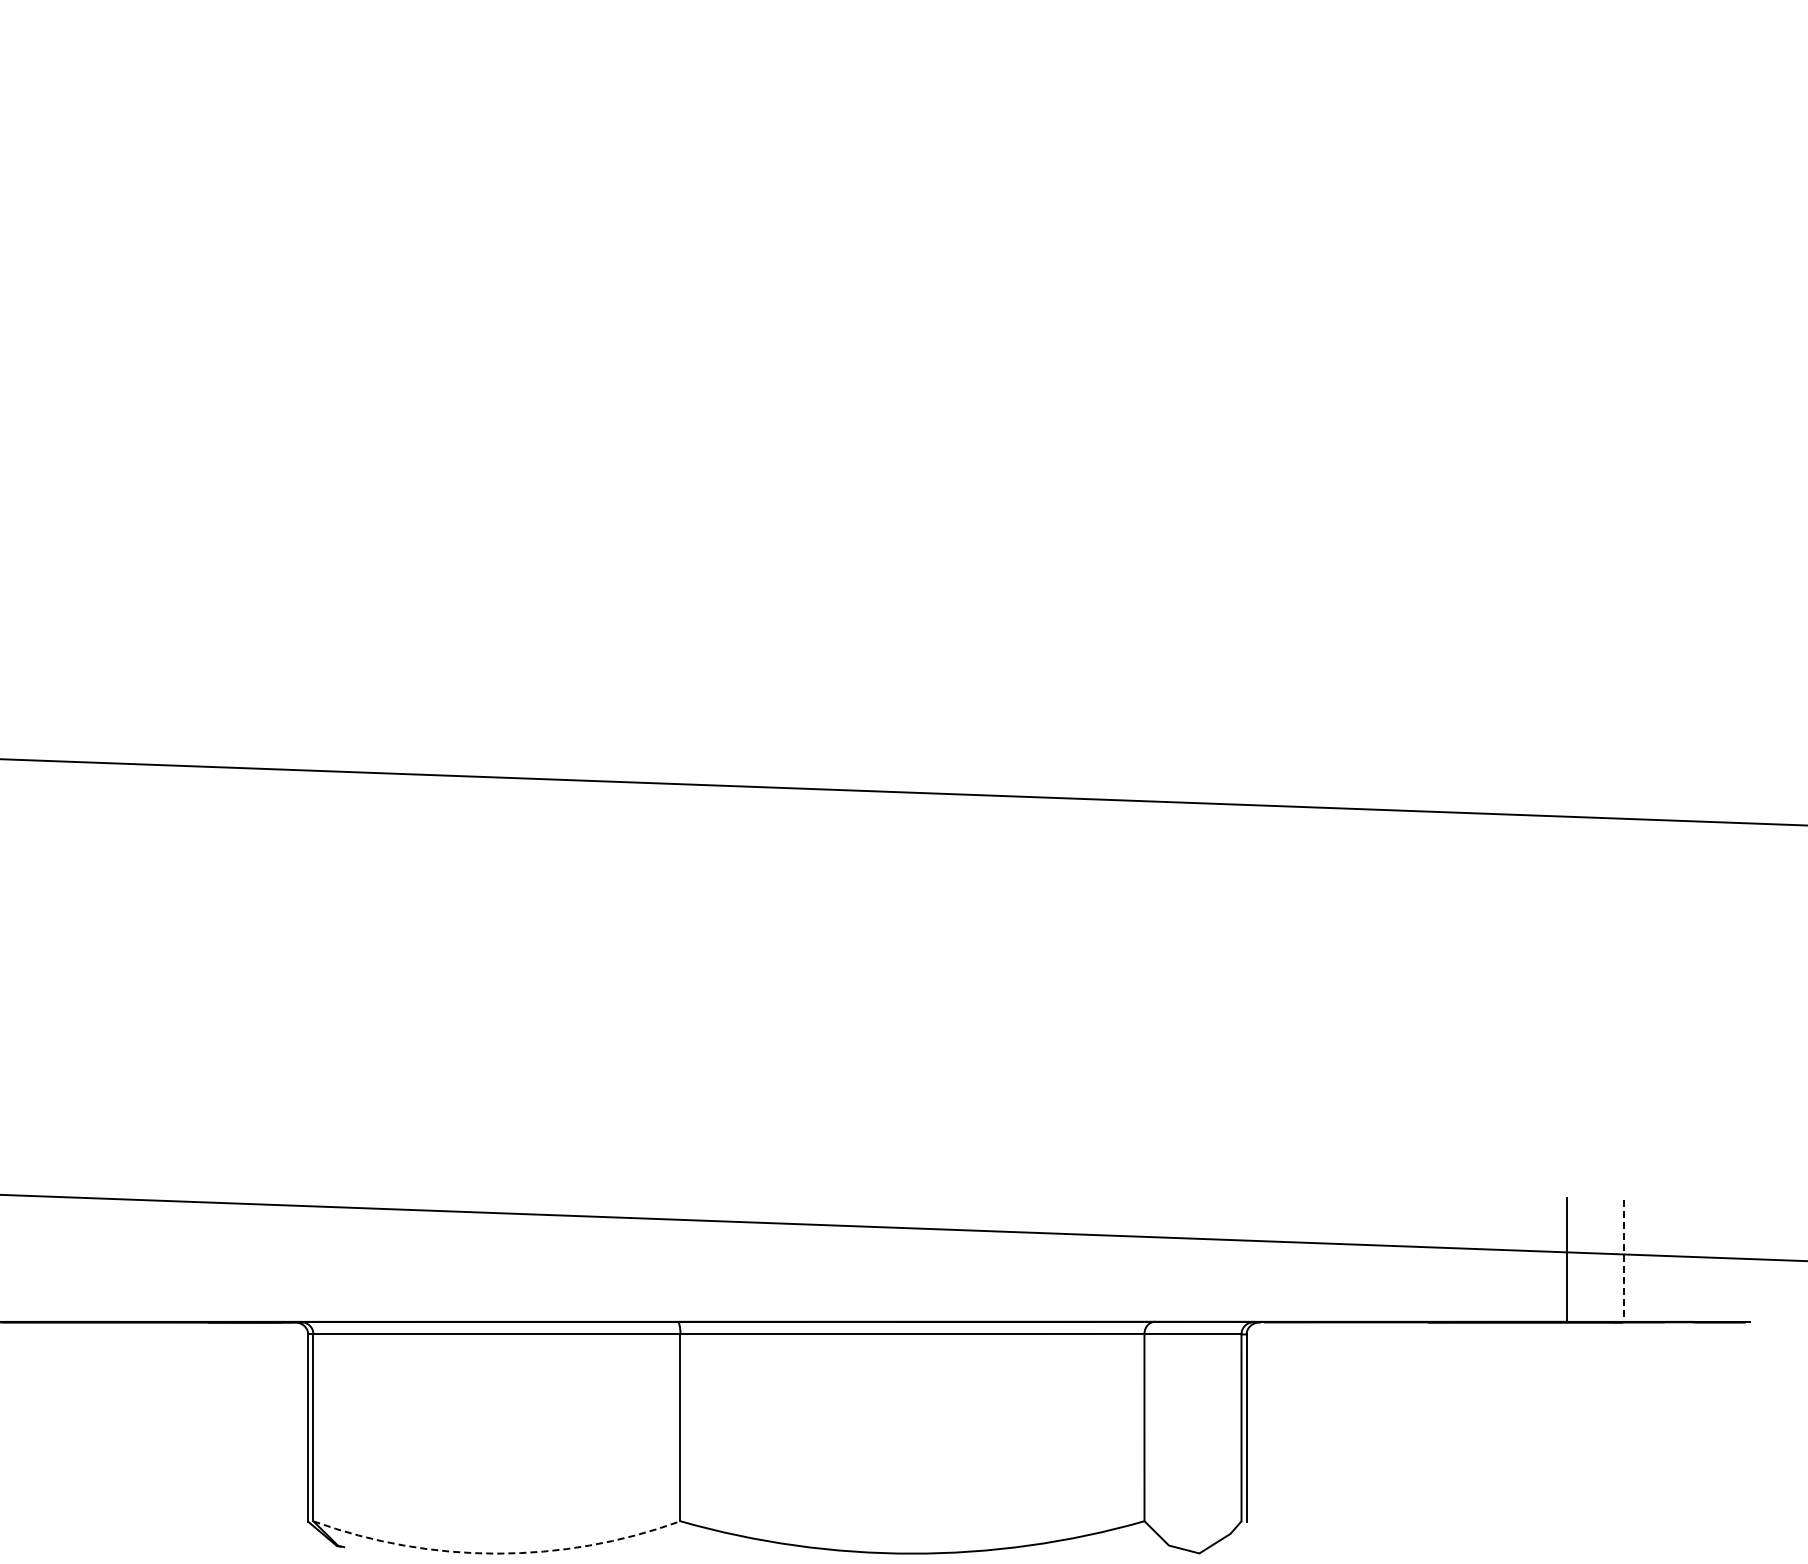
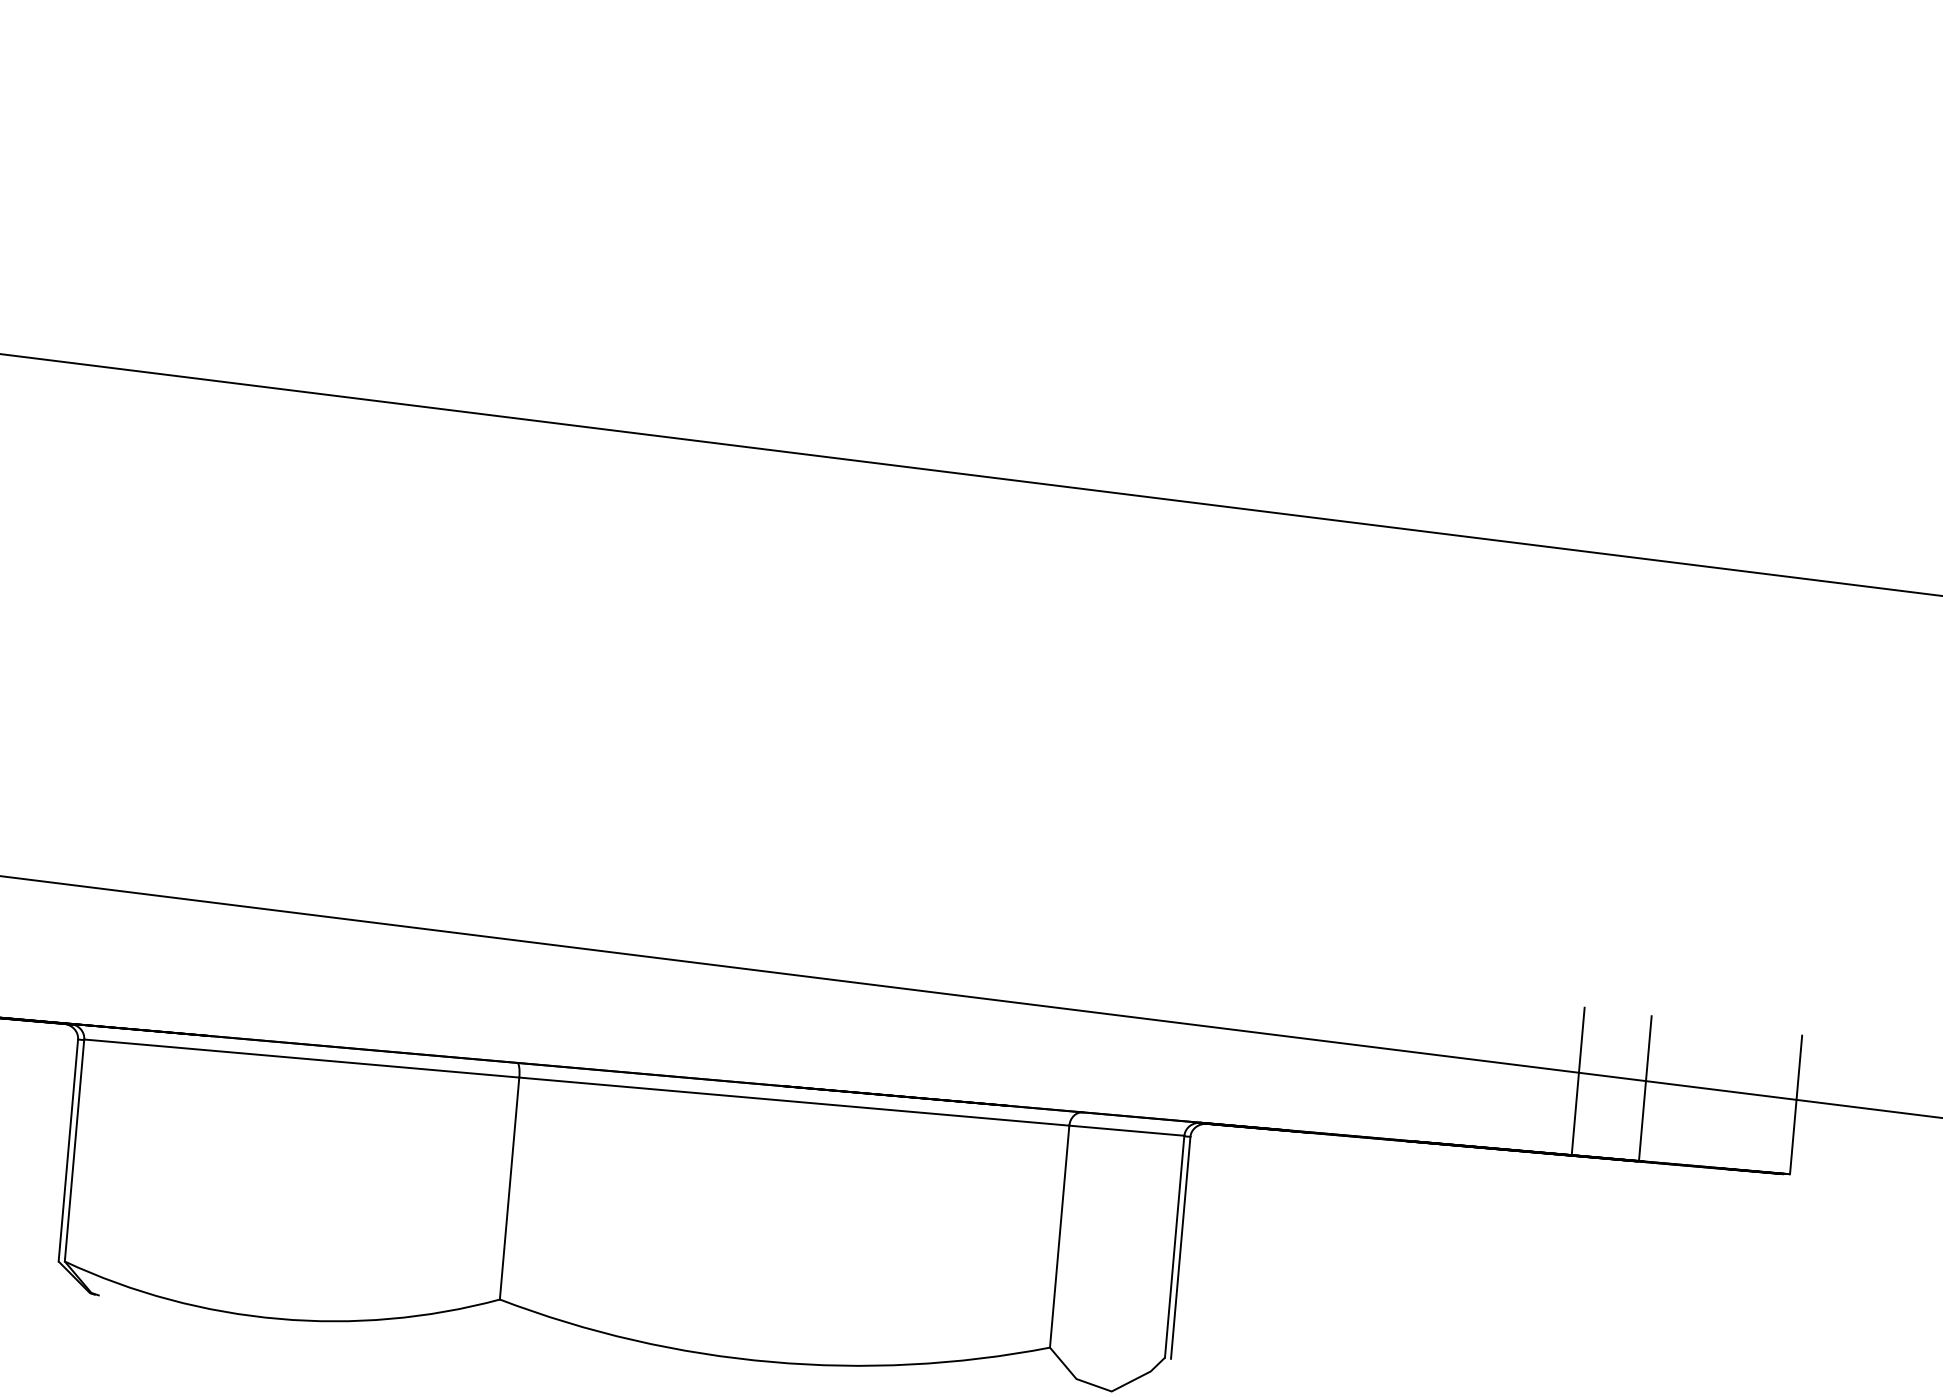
line: (1623, 1261) -> (1644, 1089), dashed -> solid
line: (1751, 1262) -> (1796, 1103), added
arc: (496, 1553) -> (278, 1318), dashed -> solid

